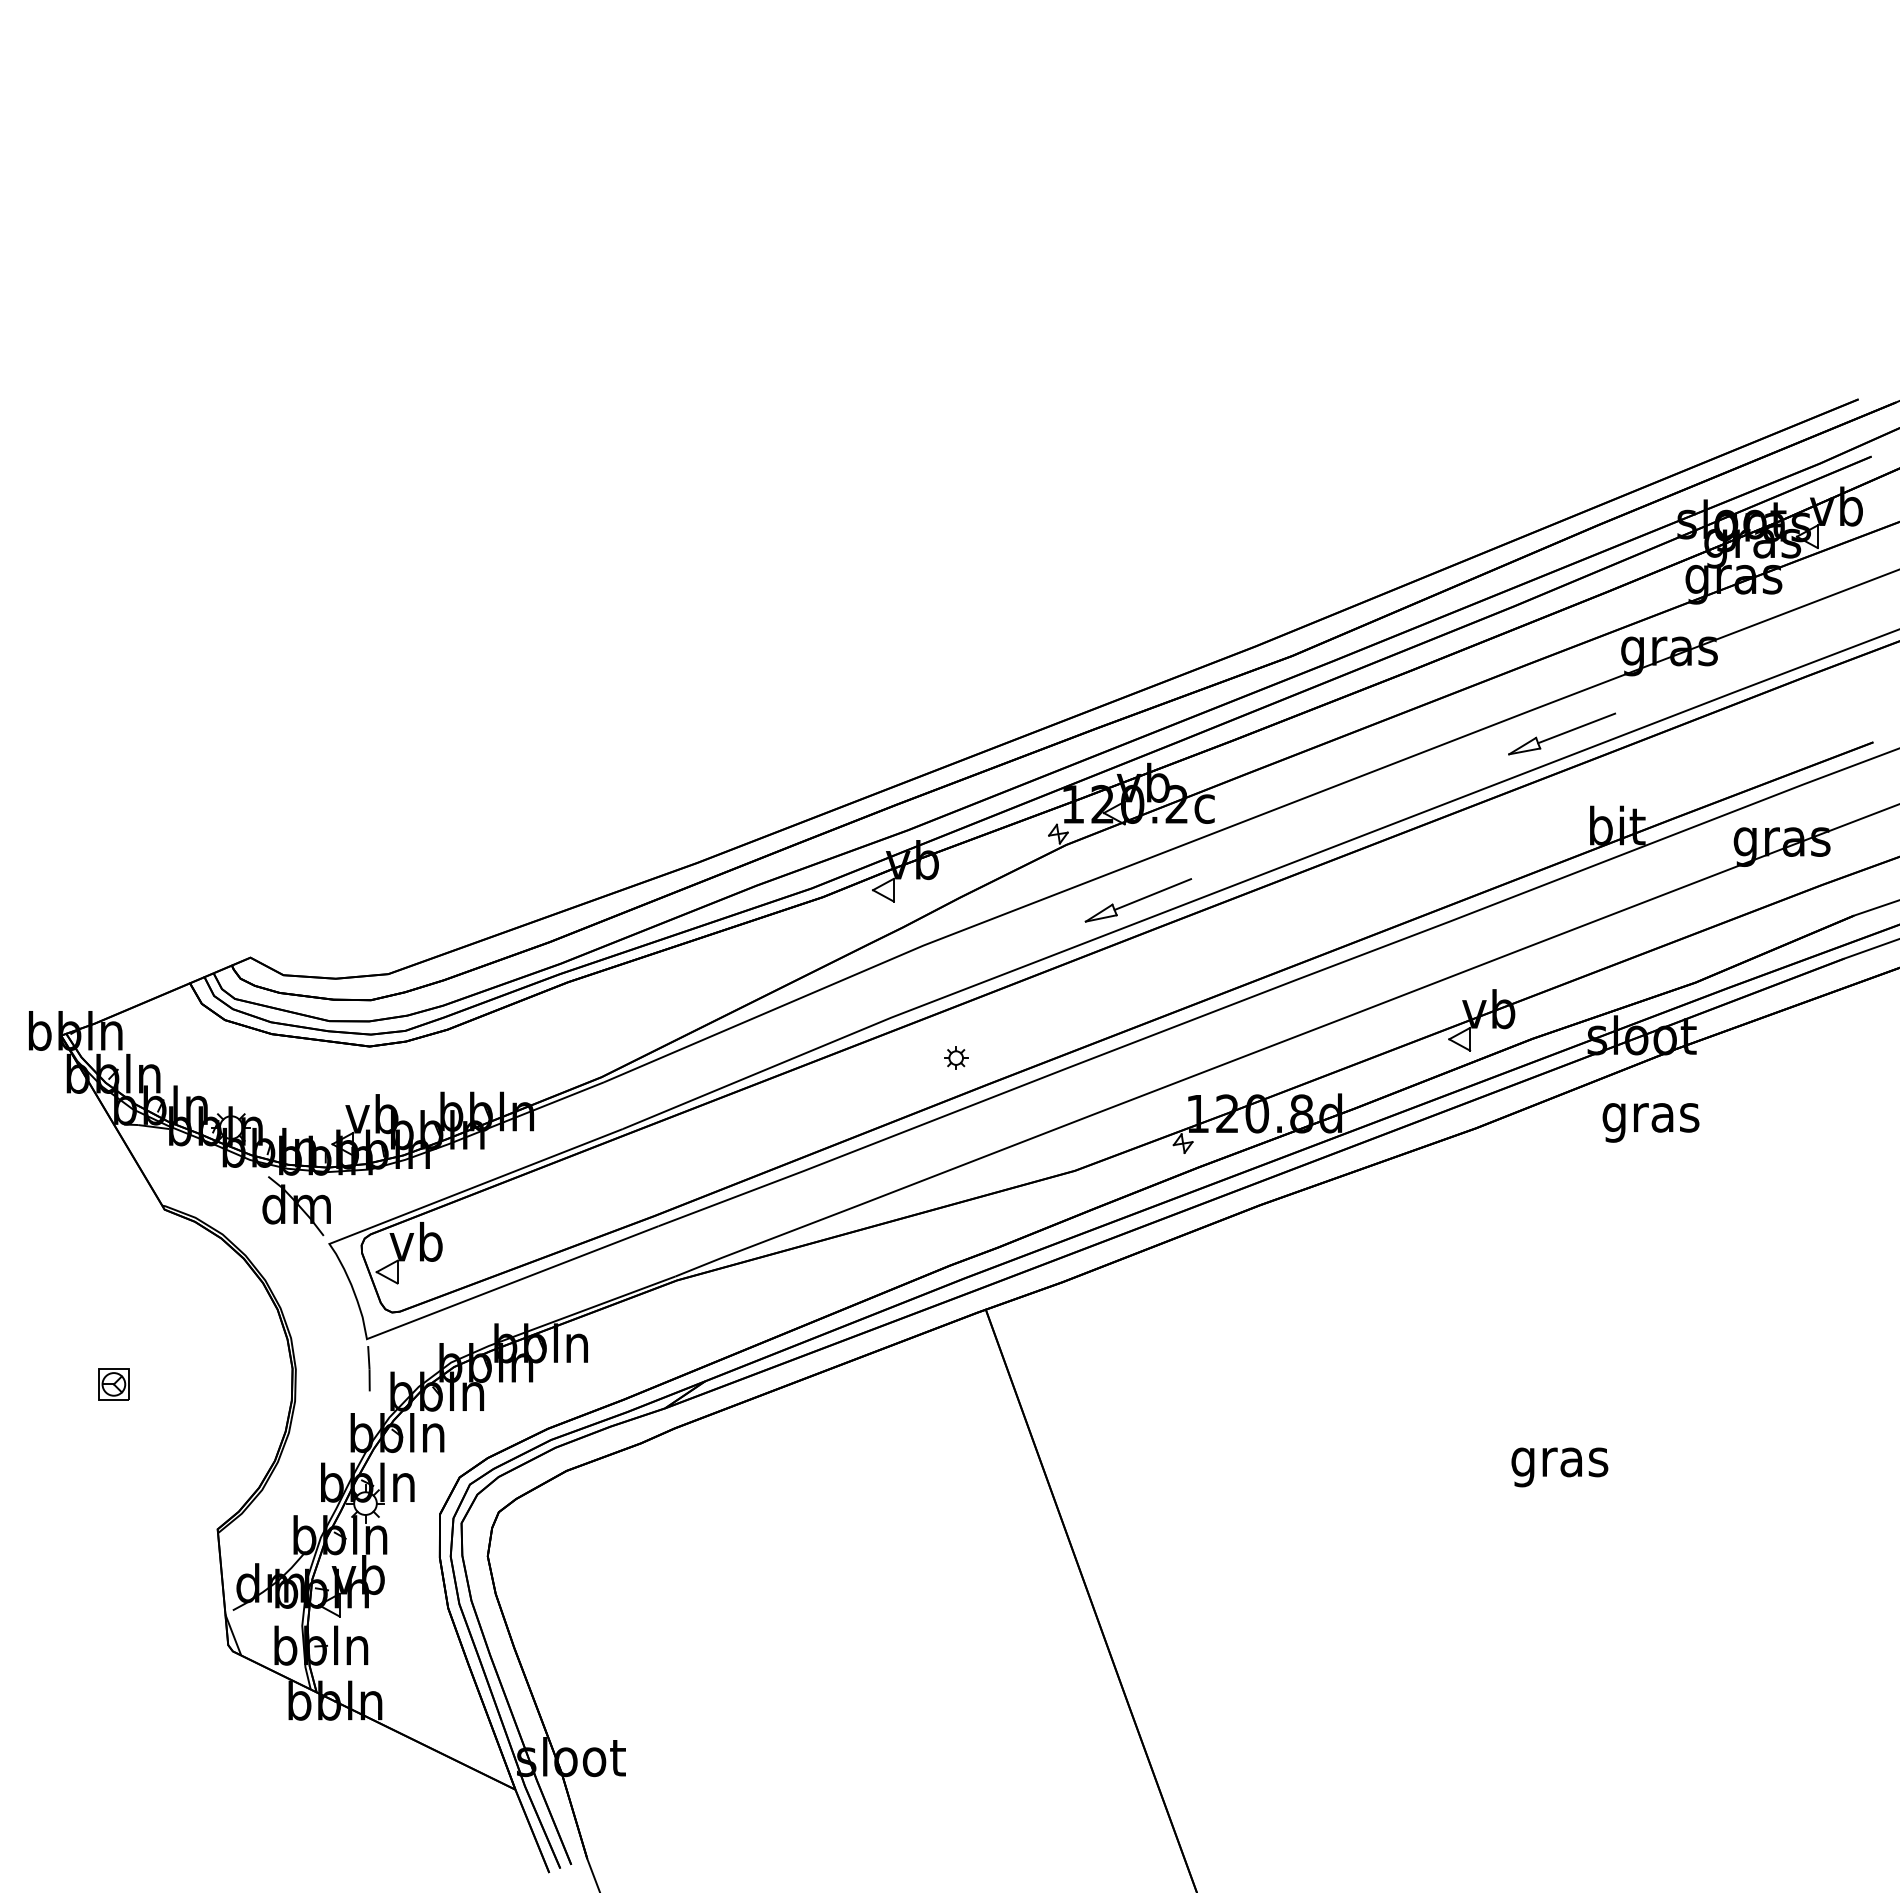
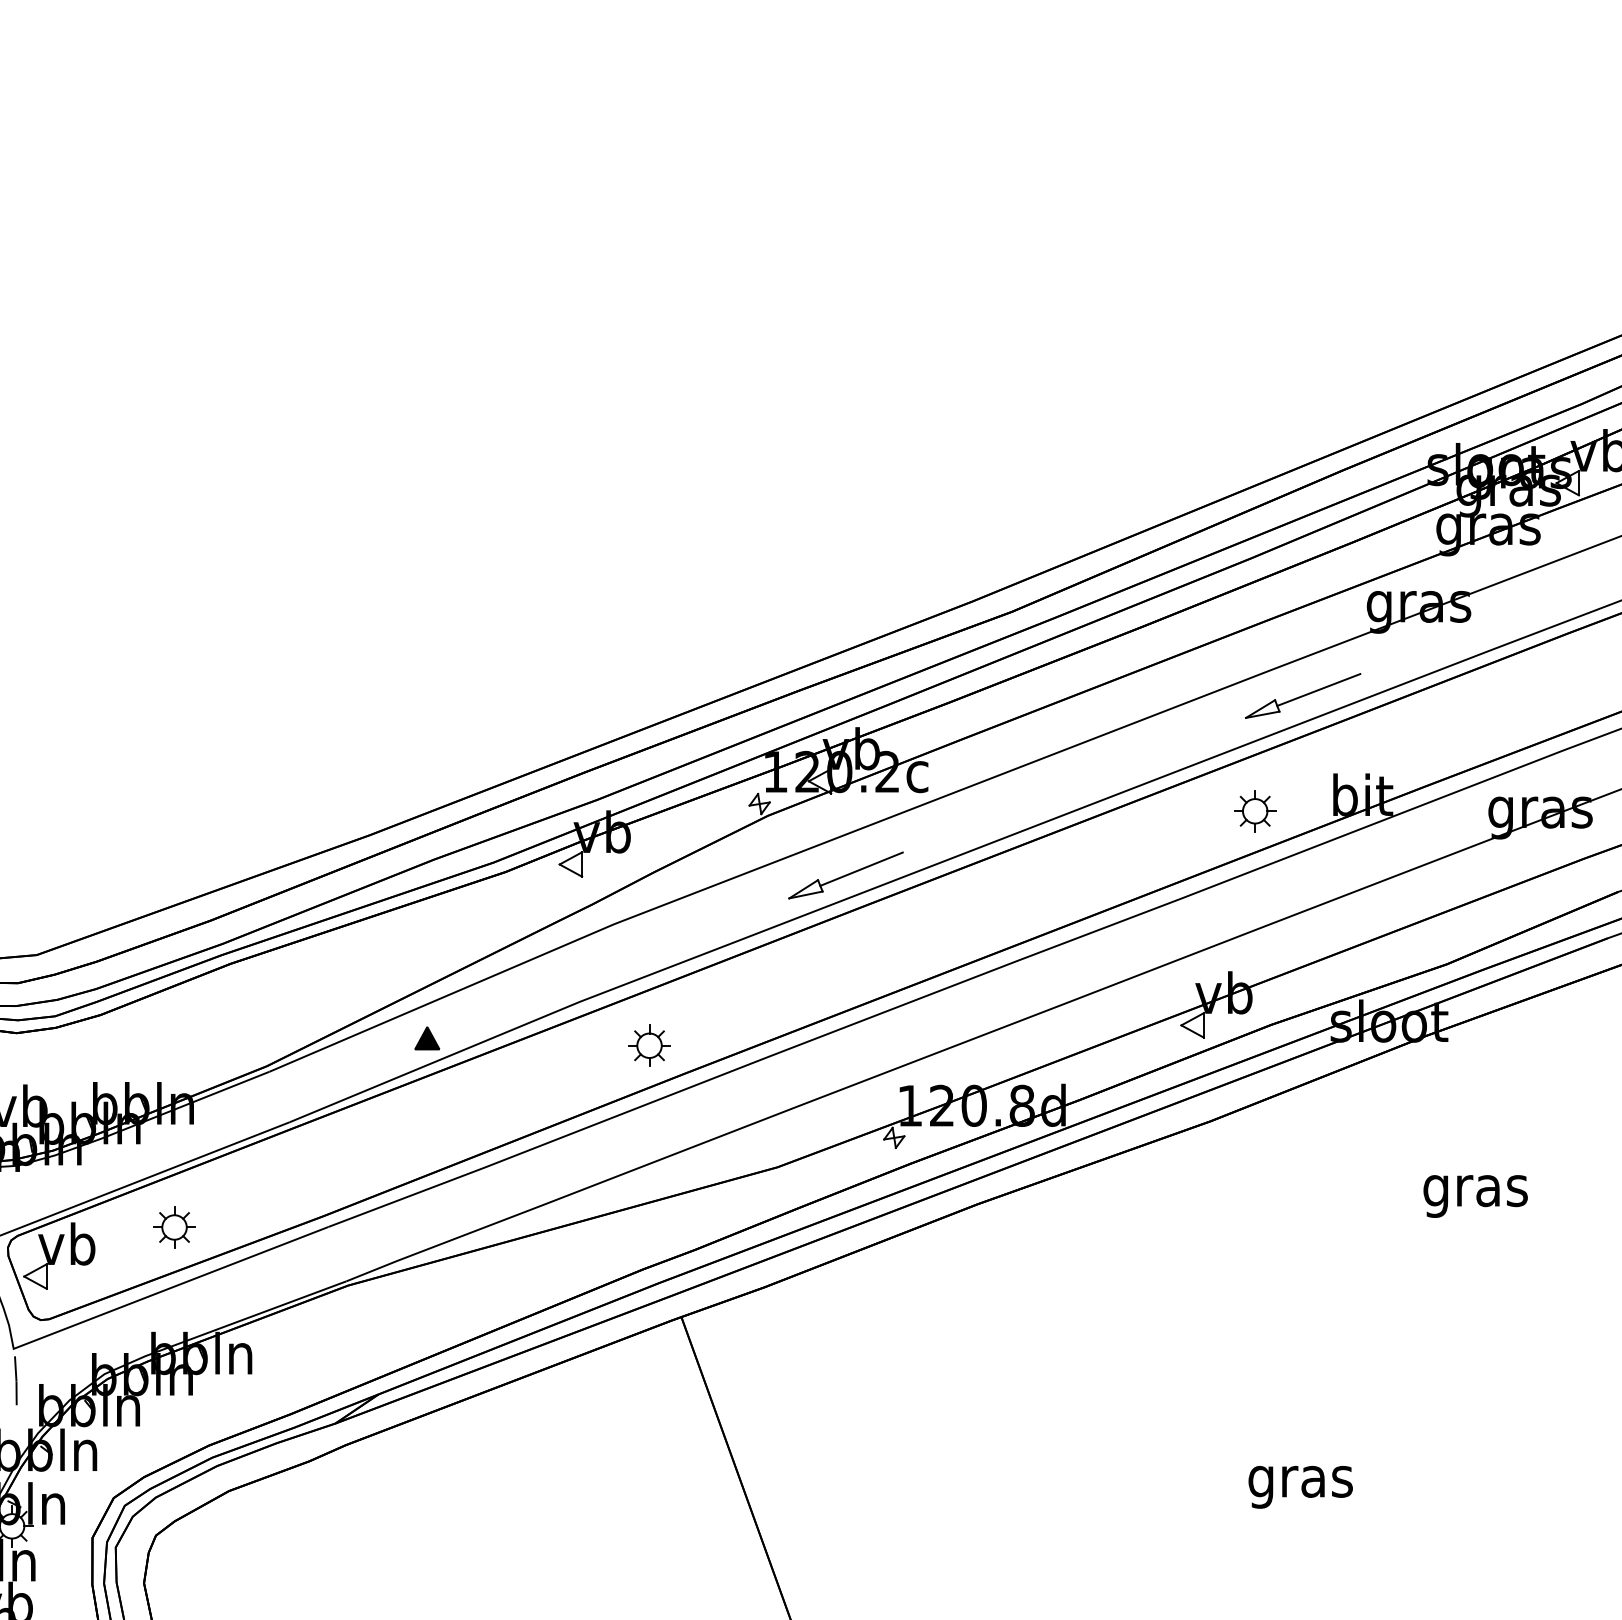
part: (1517, 840) -> (1255, 810), added
part: (750, 1051) -> (427, 1038), added
part: (955, 1057) -> (648, 1045), size x1.67
text: (1650, 1122) -> (1475, 1196), moved
part: (515, 1226) -> (173, 1227), added

